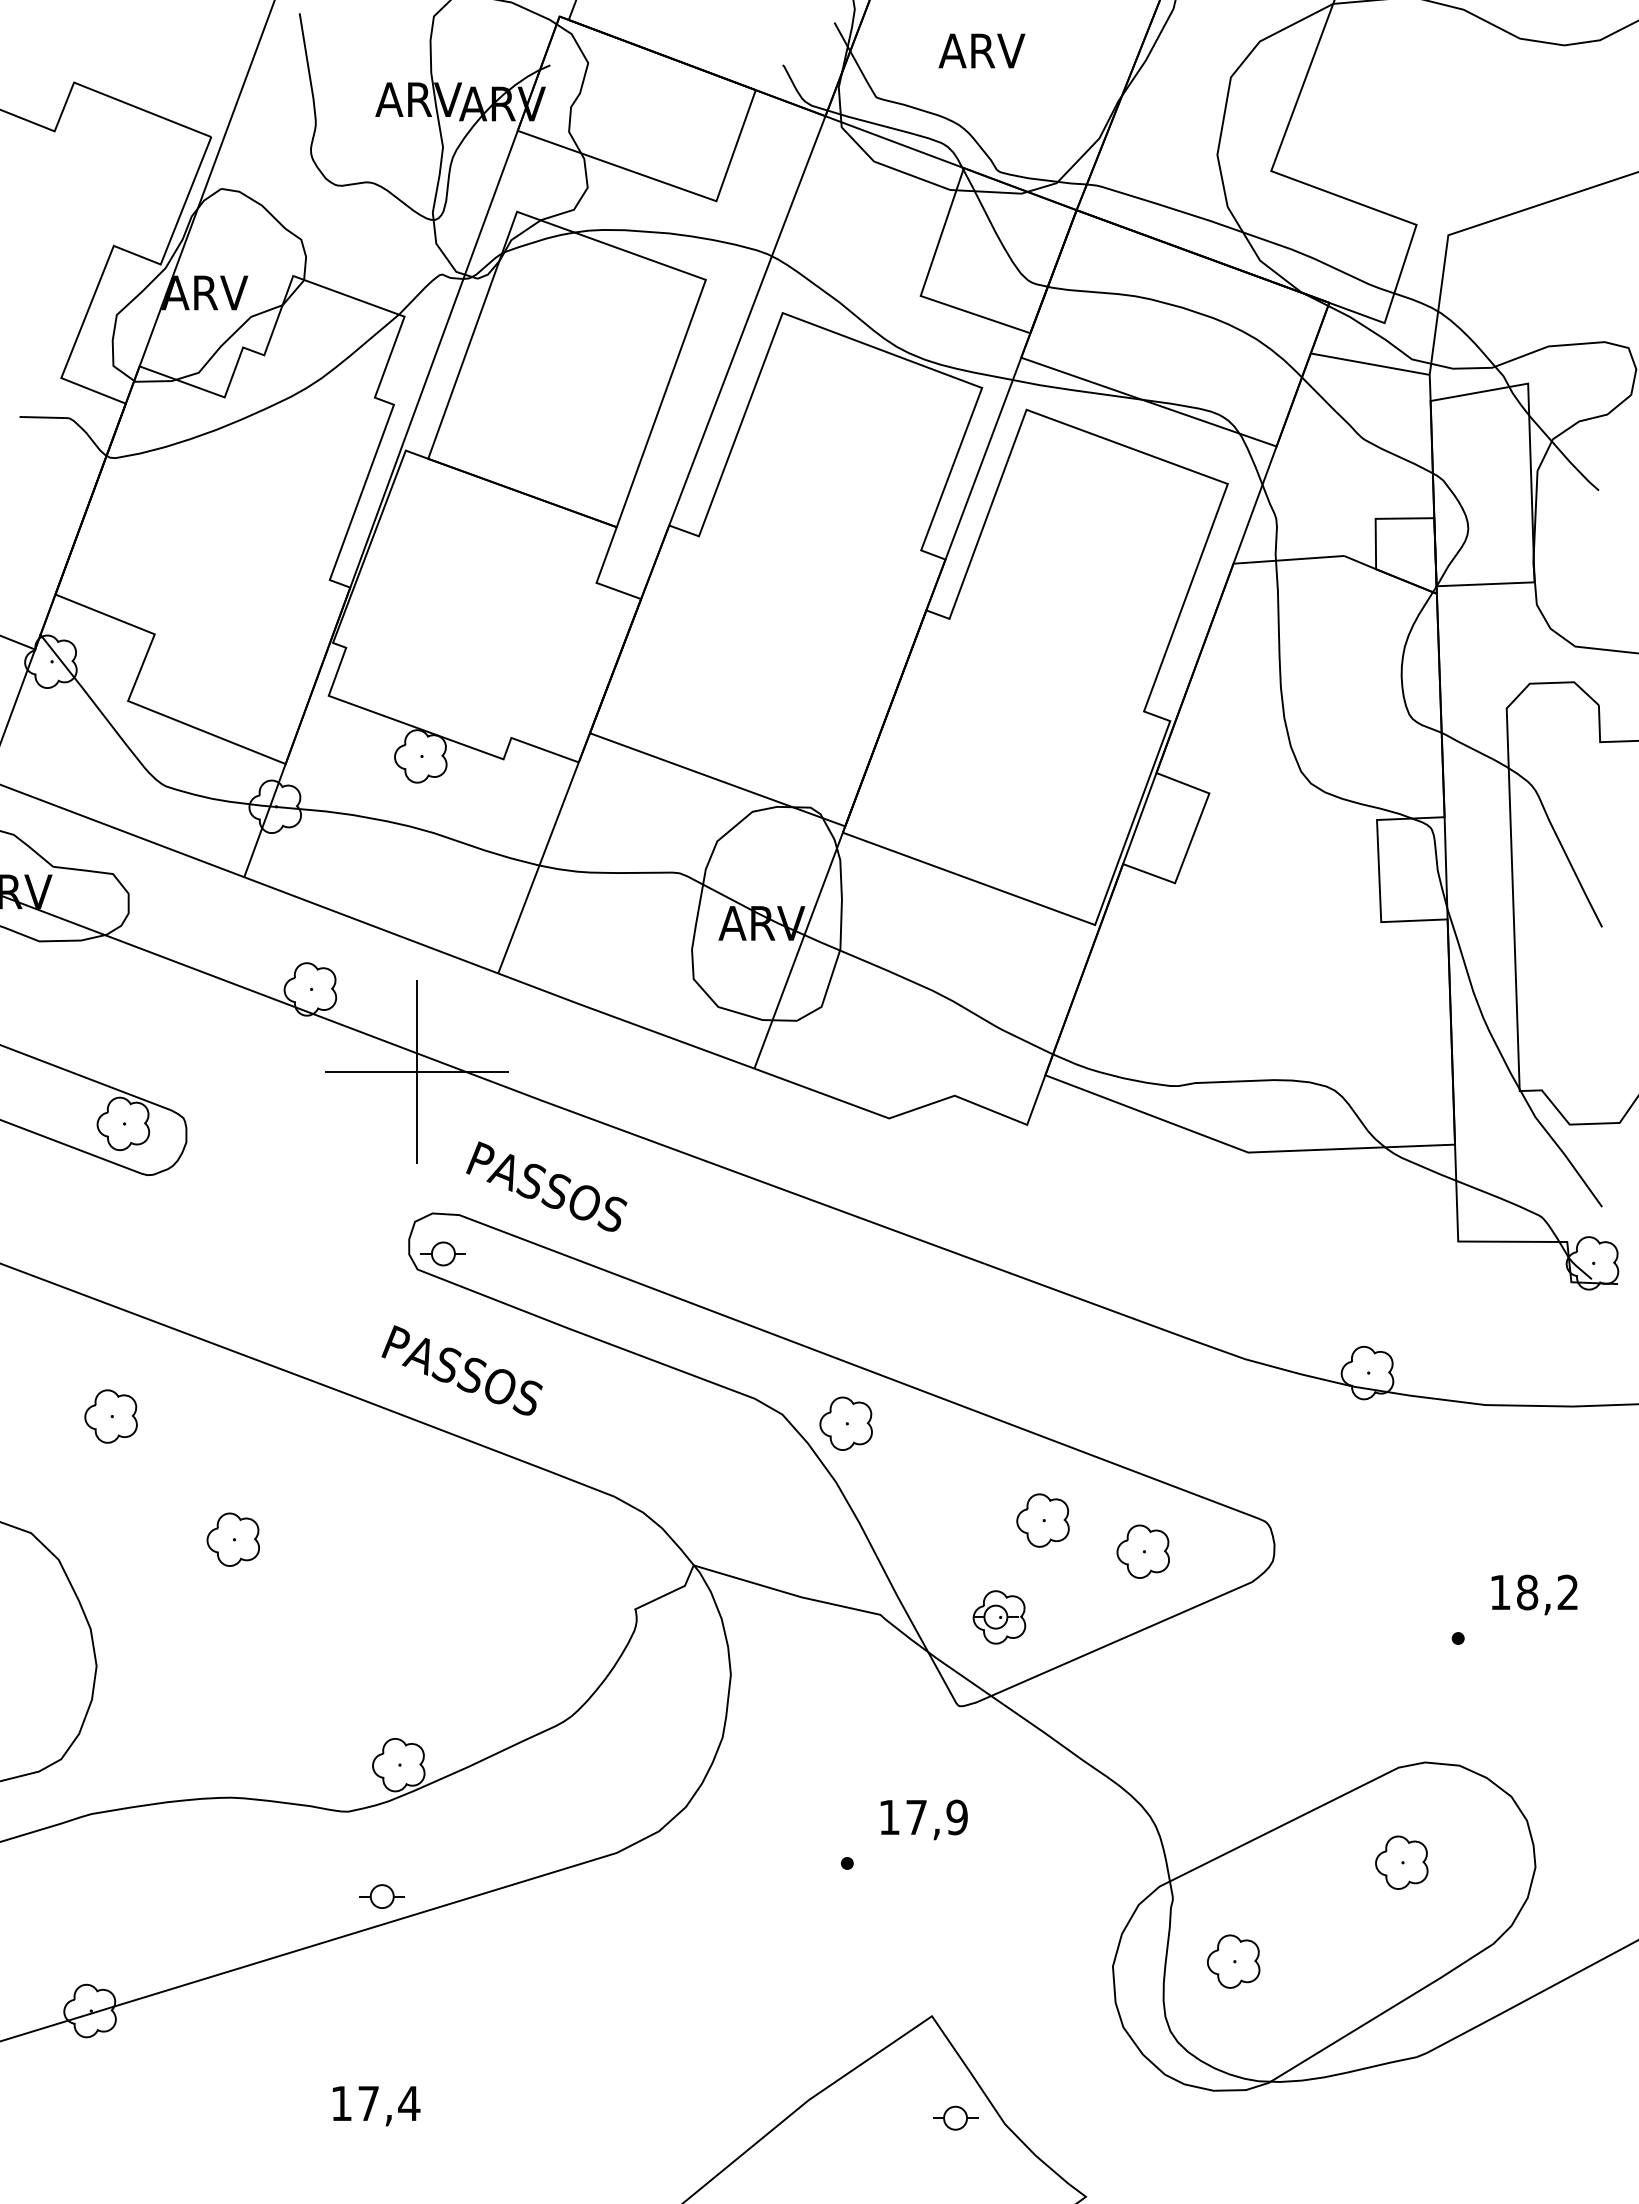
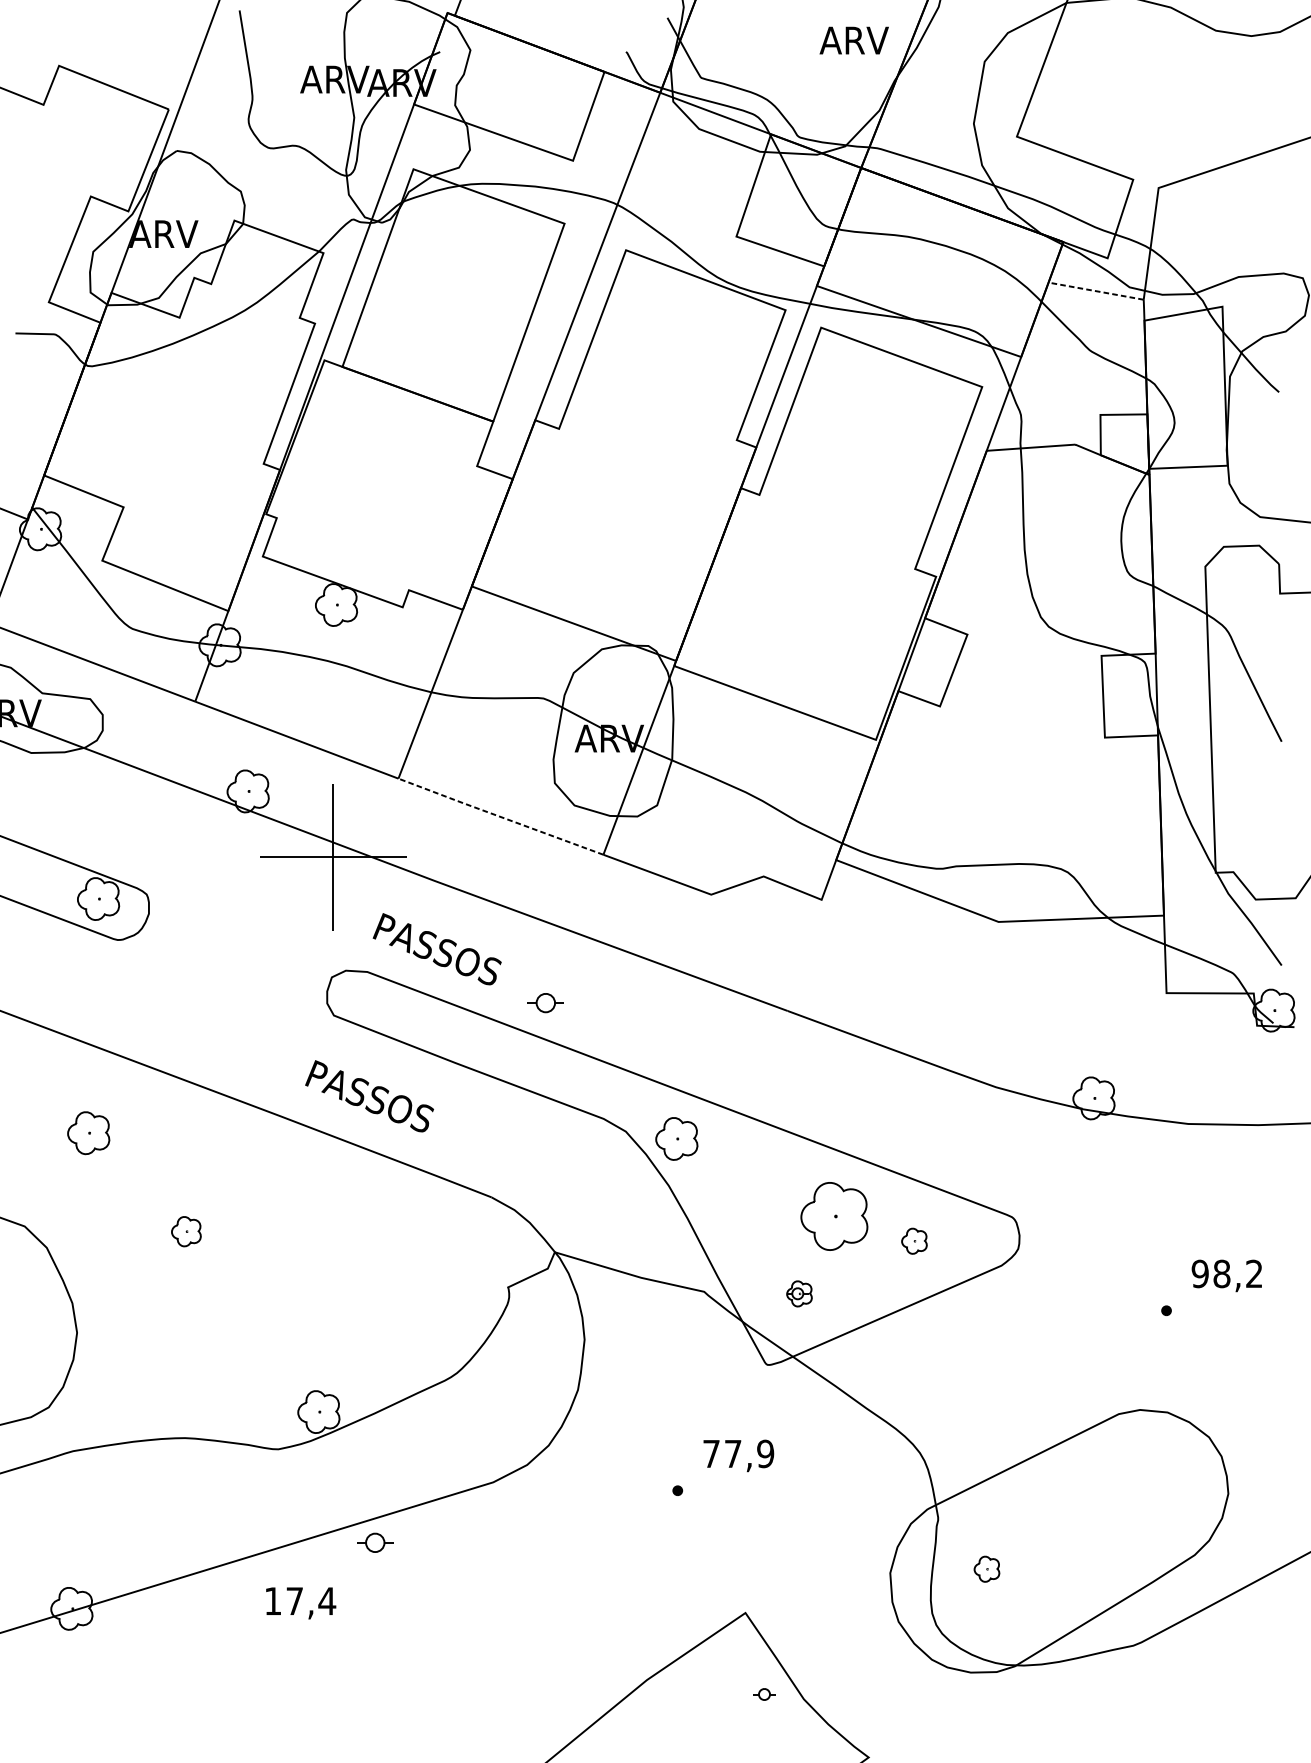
text: (981, 50) -> (853, 40), moved
line: (1369, 364) -> (1095, 291), solid -> dashed
line: (625, 1021) -> (500, 817), solid -> dashed
part: (442, 1253) -> (545, 1002), moved
part: (1042, 1520) -> (833, 1216), size x1.6
part: (232, 1539) -> (185, 1231), size x0.7
part: (1142, 1551) -> (913, 1241), size x0.6
text: (1499, 1592) -> (1199, 1273), 18,2 -> 98,2
part: (999, 1617) -> (799, 1293), size x0.6
text: (889, 1817) -> (711, 1453), 17,9 -> 77,9
part: (1401, 1862) -> (1121, 1489), removed
part: (381, 1896) -> (374, 1542), moved
part: (1233, 1961) -> (986, 1569), size x0.6
text: (376, 2106) -> (301, 1603), moved
part: (955, 2117) -> (764, 1694), size x0.6

